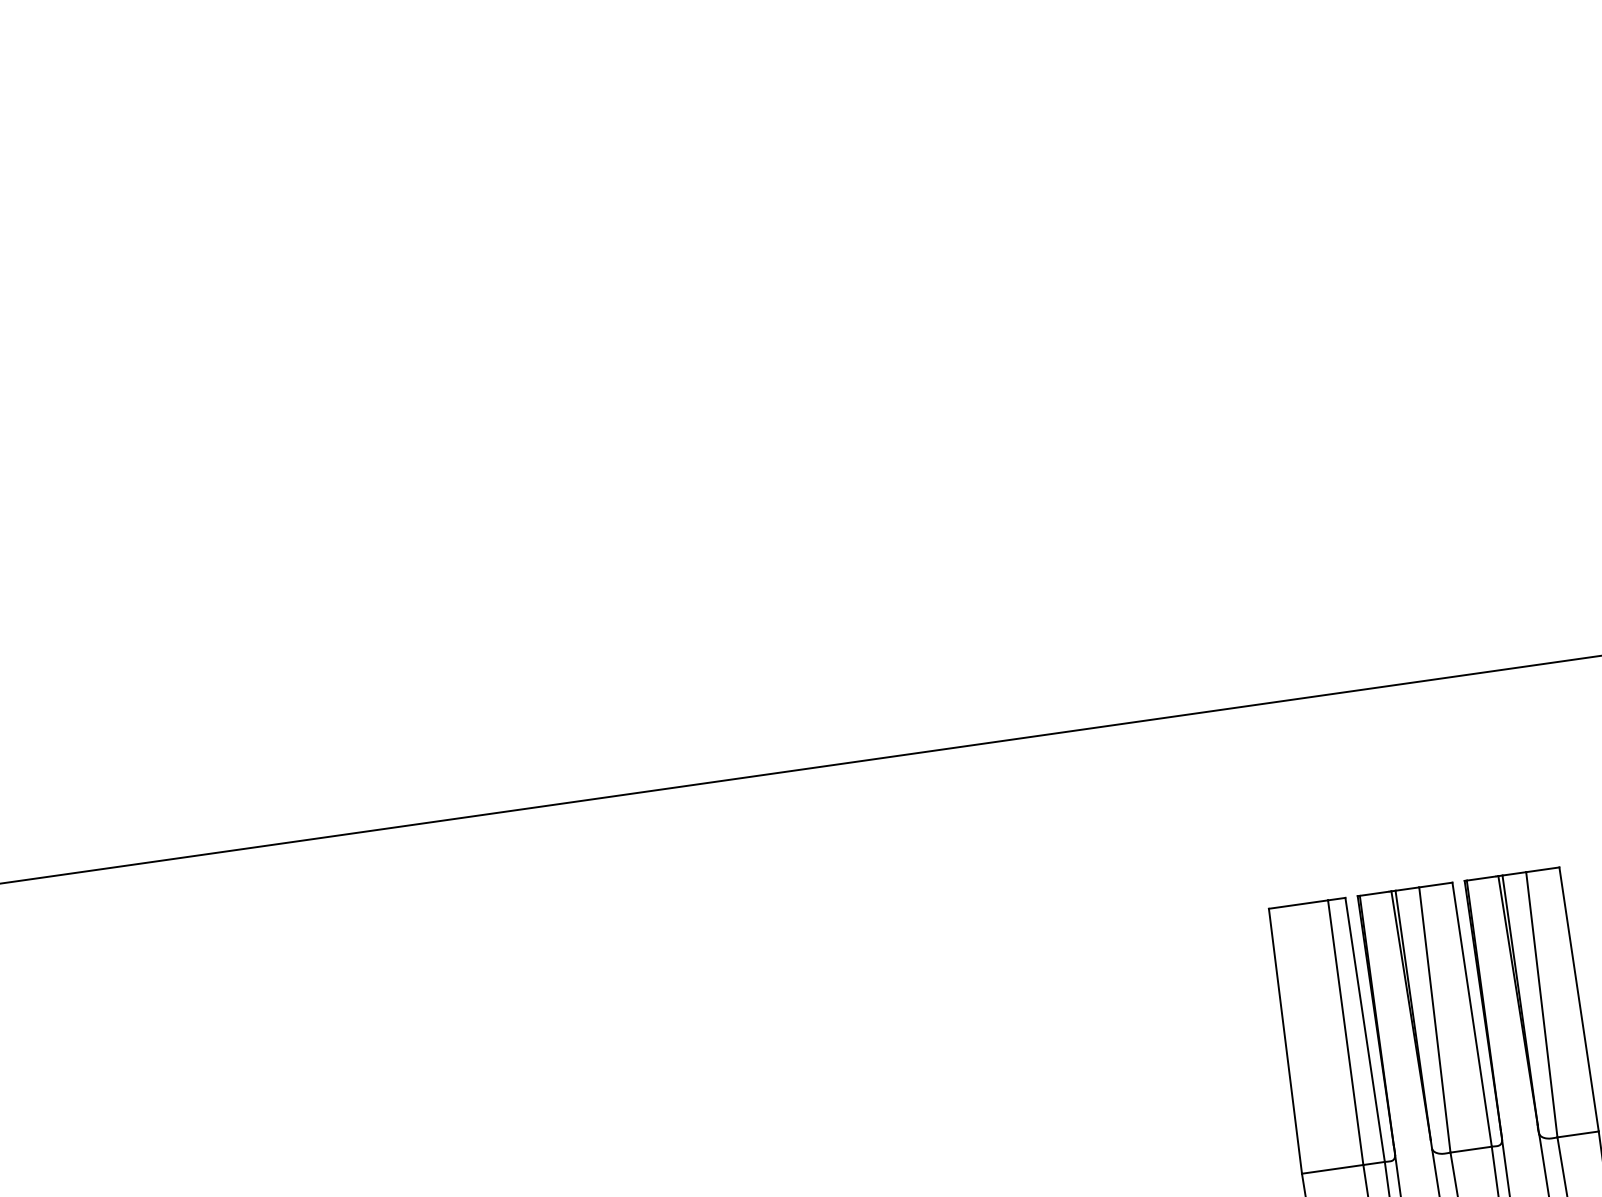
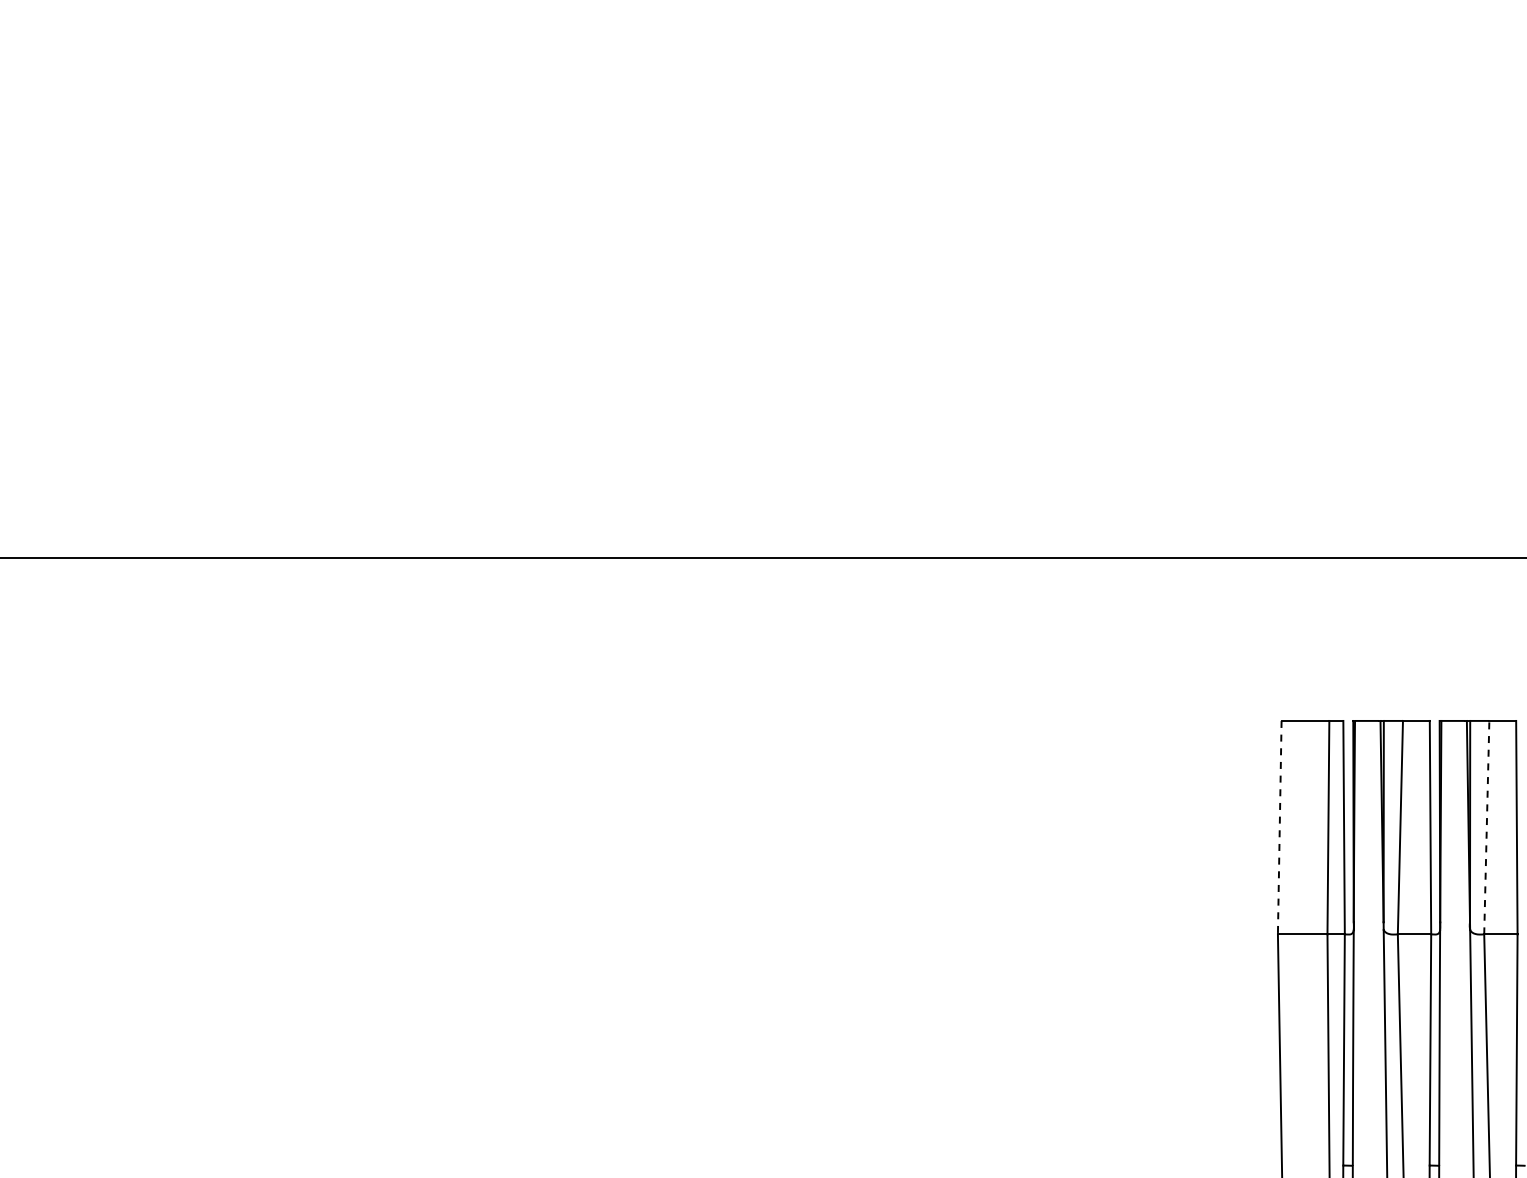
line: (1541, 1004) -> (1486, 827), solid -> dashed
line: (1285, 1041) -> (1279, 827), solid -> dashed

